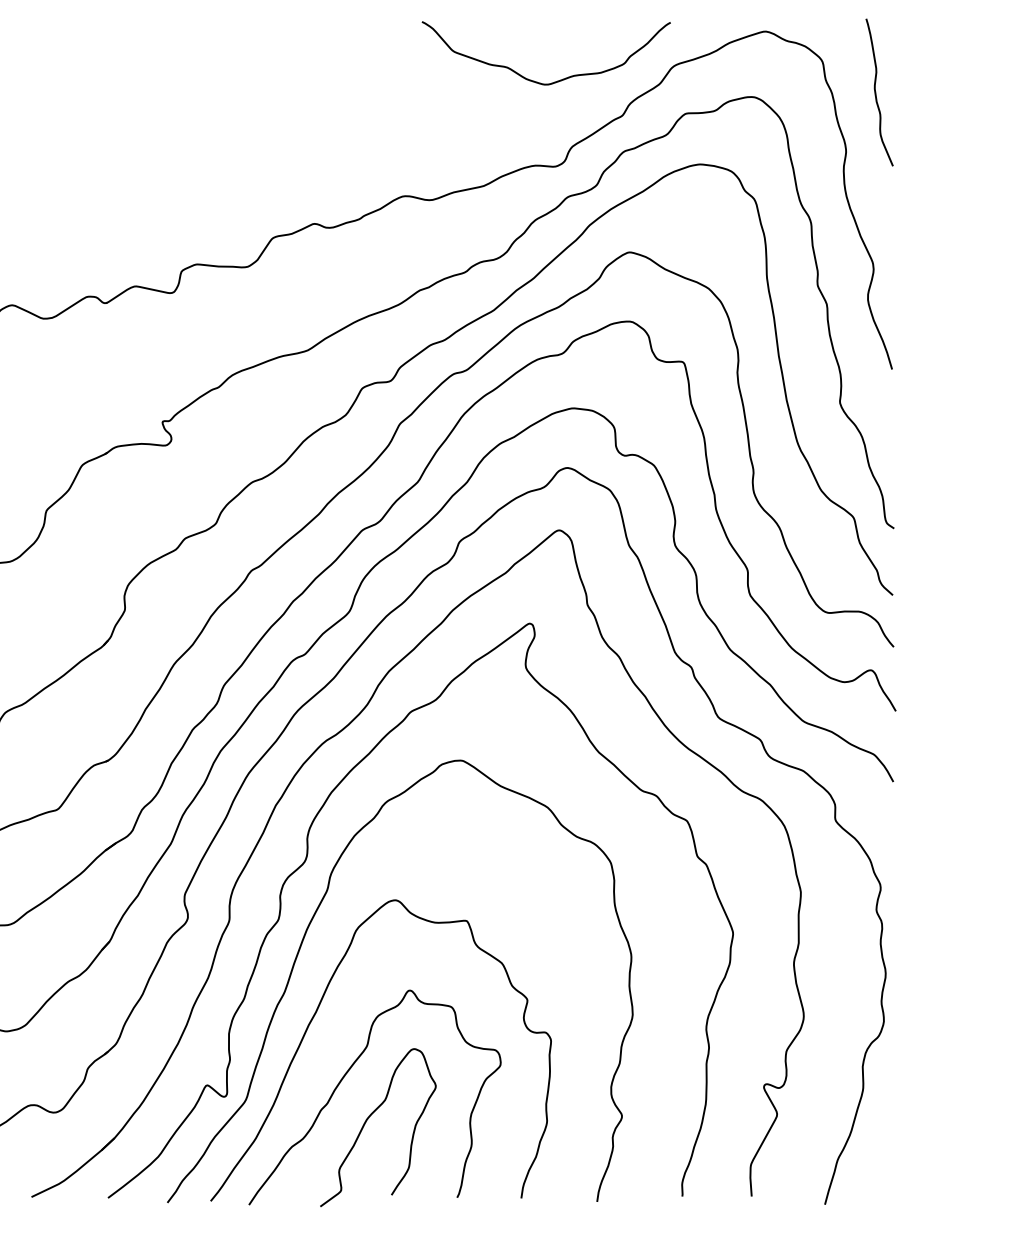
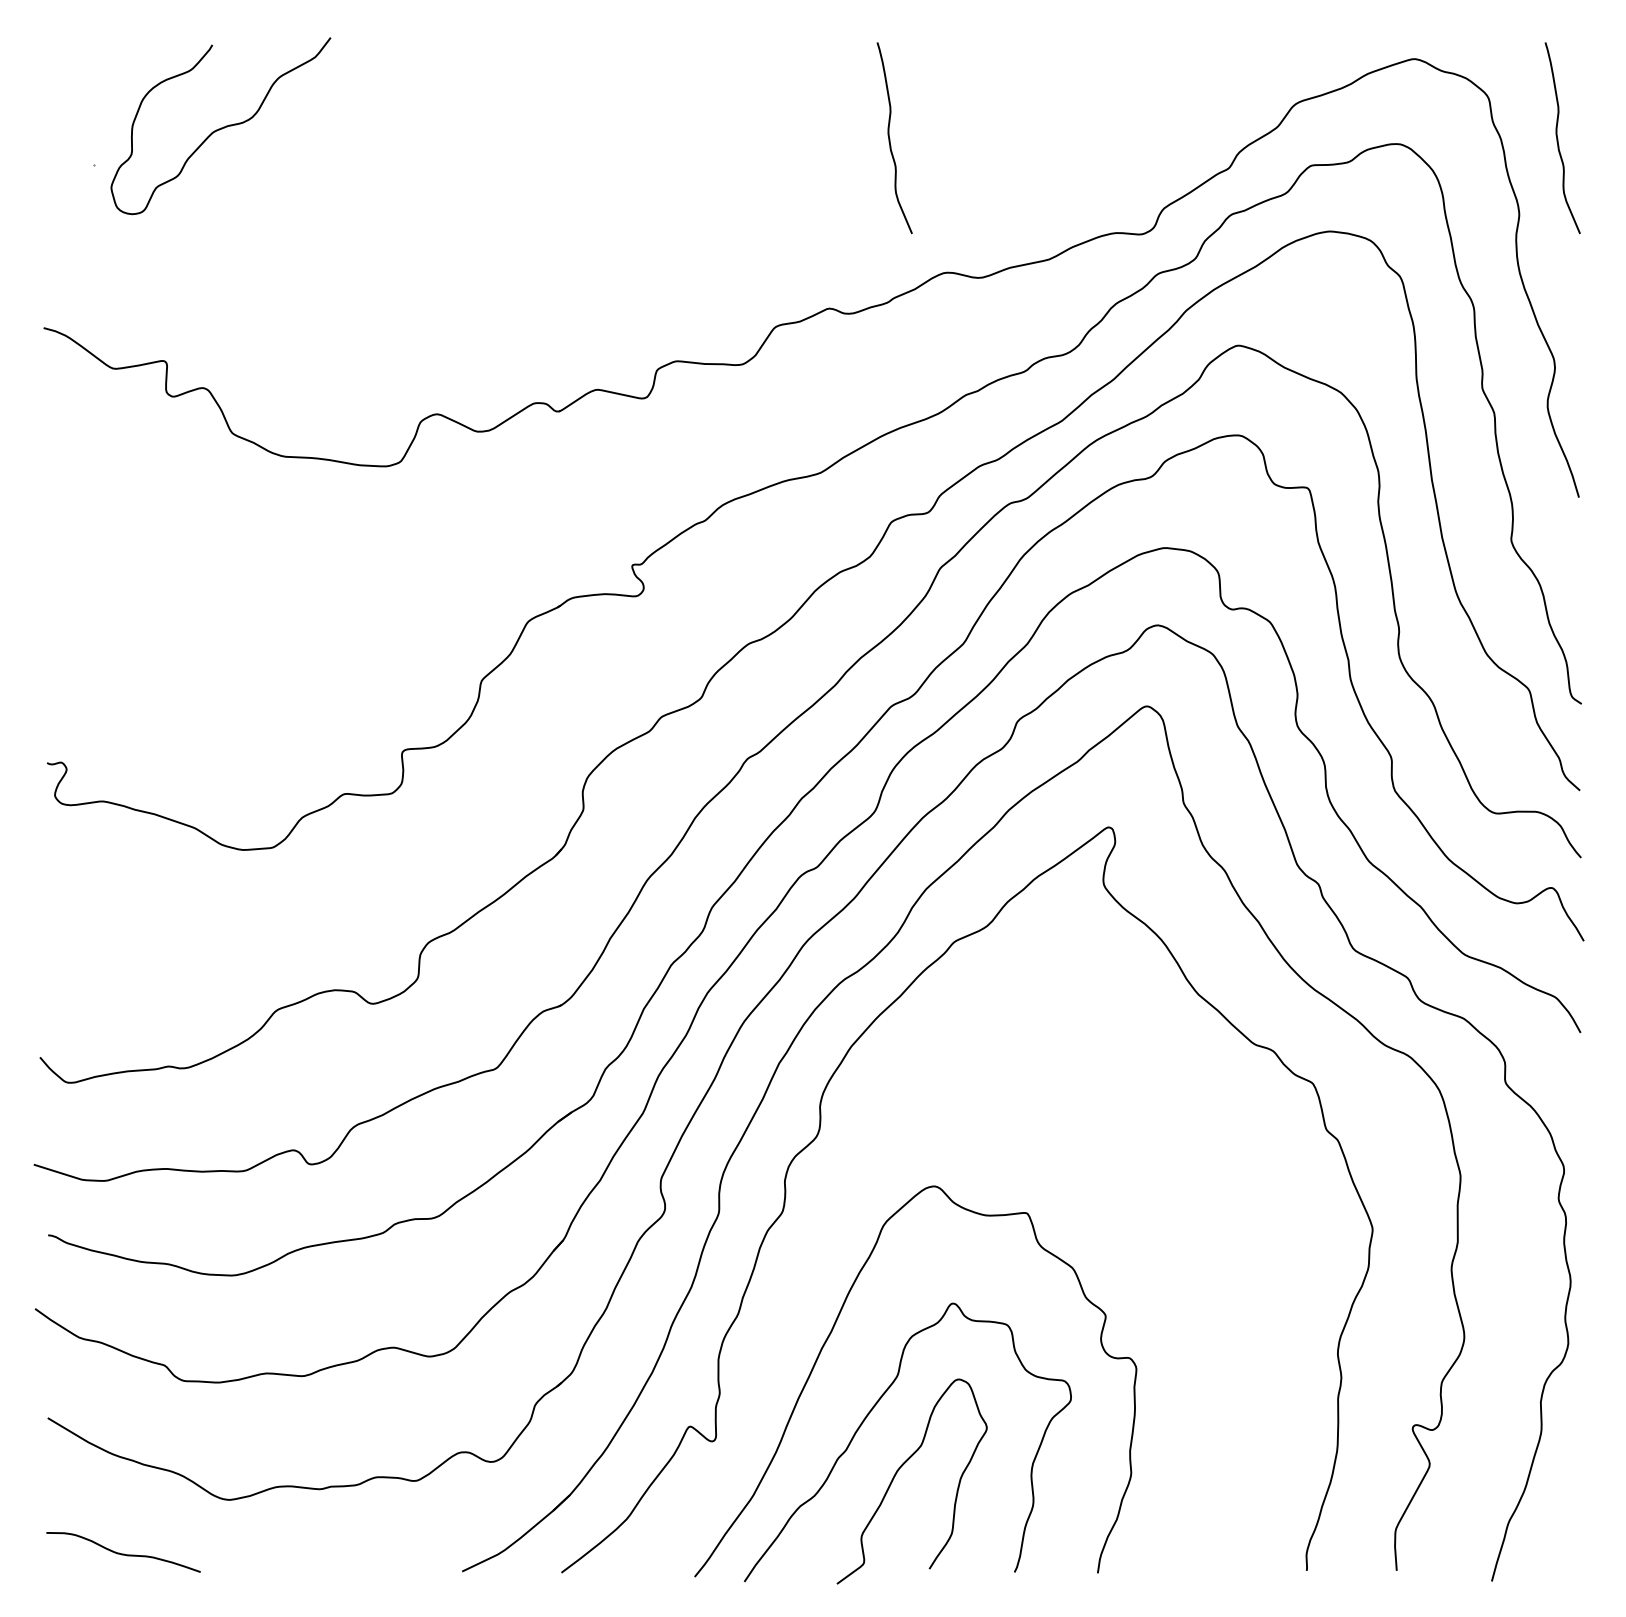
curve: (535, 81) -> (1116, 123), removed
curve: (361, 92) -> (890, 138), added
curve: (301, 946) -> (812, 1246), removed

